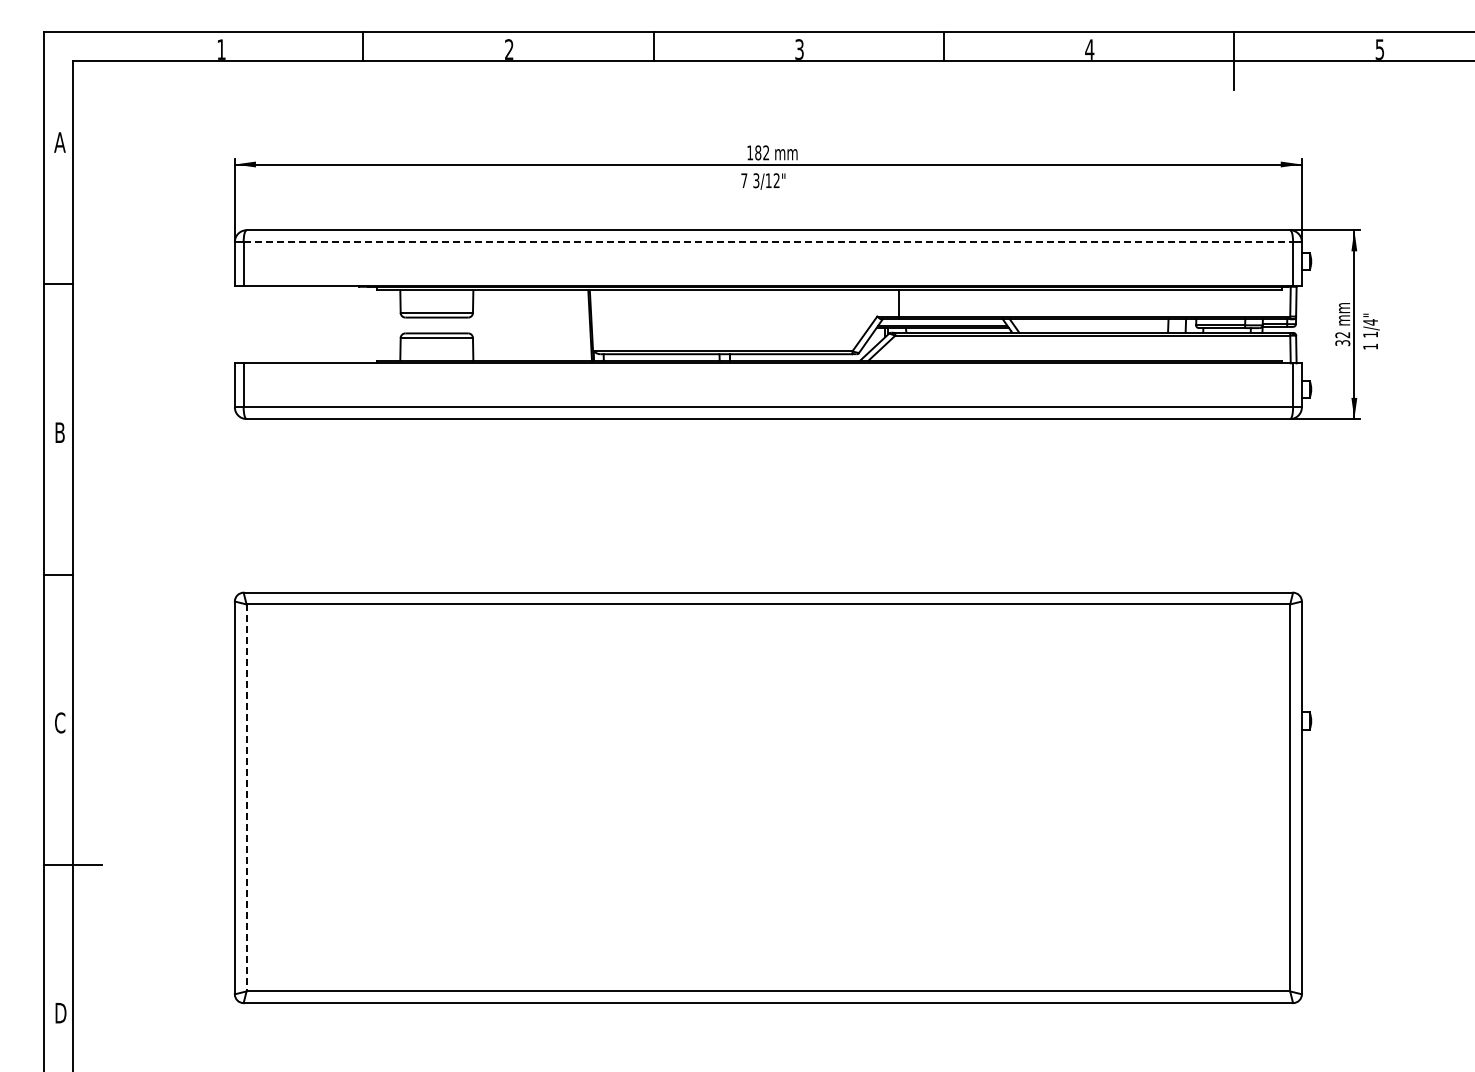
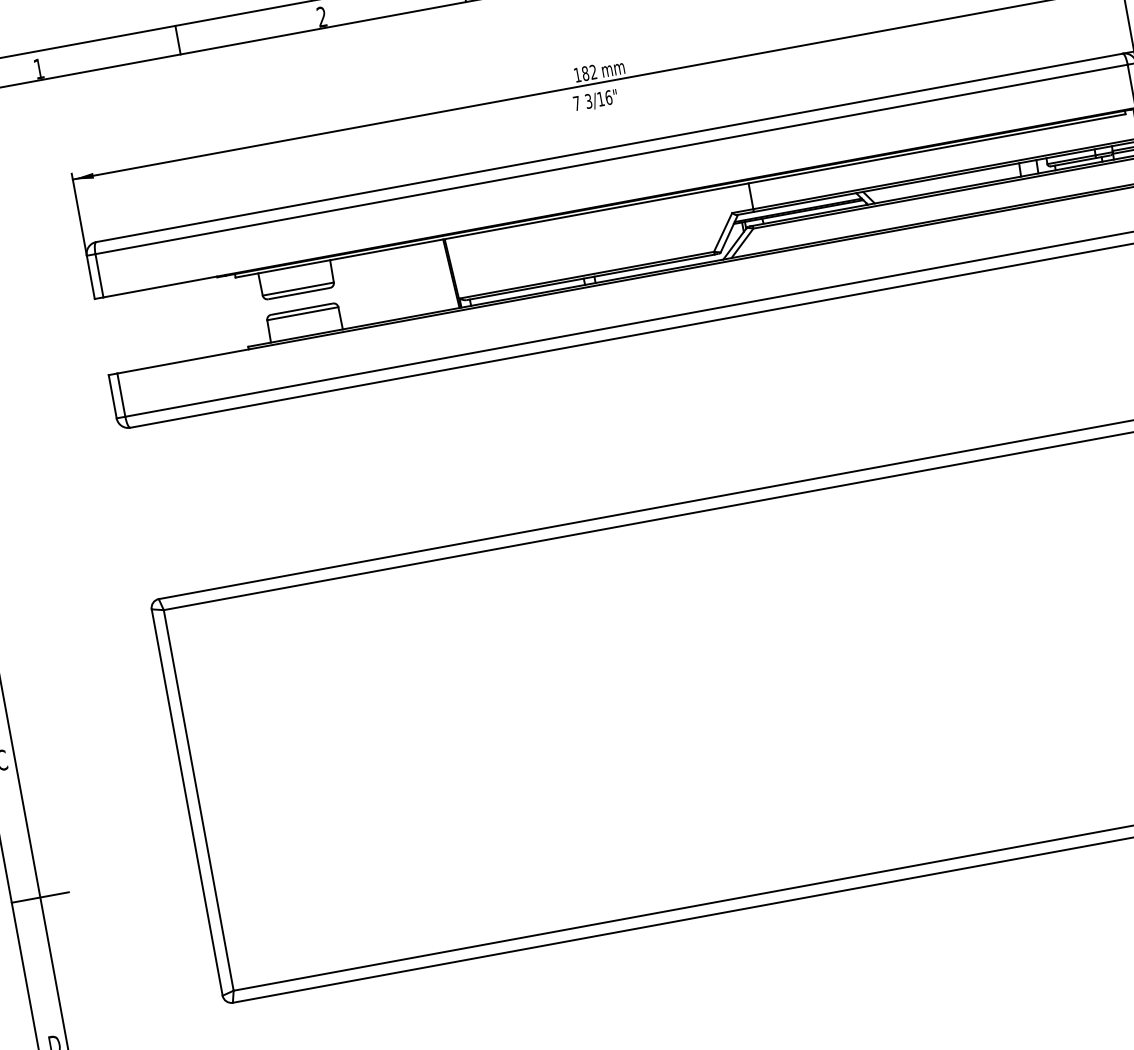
text: (776, 180) -> (608, 97), 3/12" -> 3/16"
line: (768, 242) -> (611, 159), dashed -> solid
line: (246, 798) -> (198, 801), dashed -> solid

